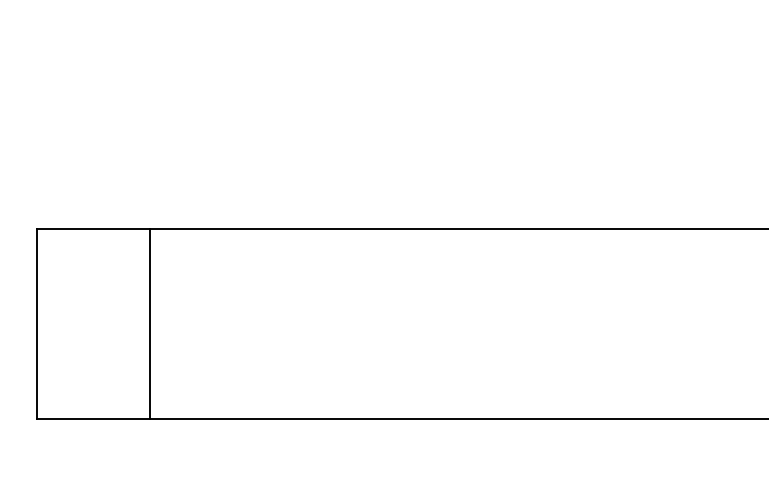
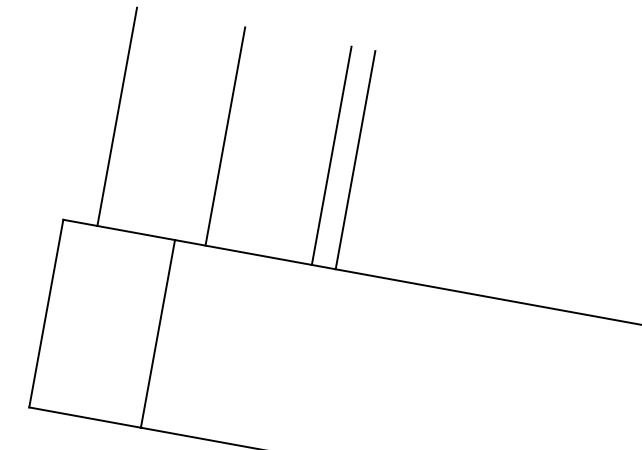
line: (71, 117) -> (117, 116), added
line: (181, 117) -> (225, 136), added
line: (289, 117) -> (331, 155), added
line: (313, 117) -> (355, 159), added

